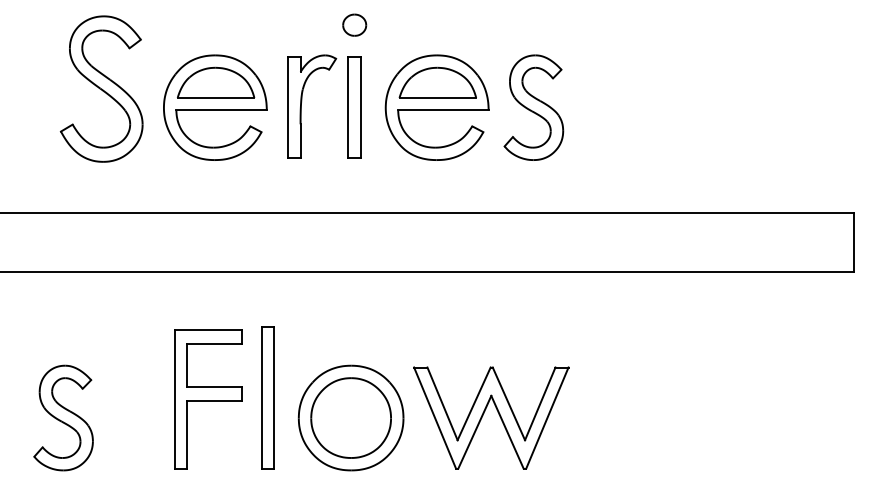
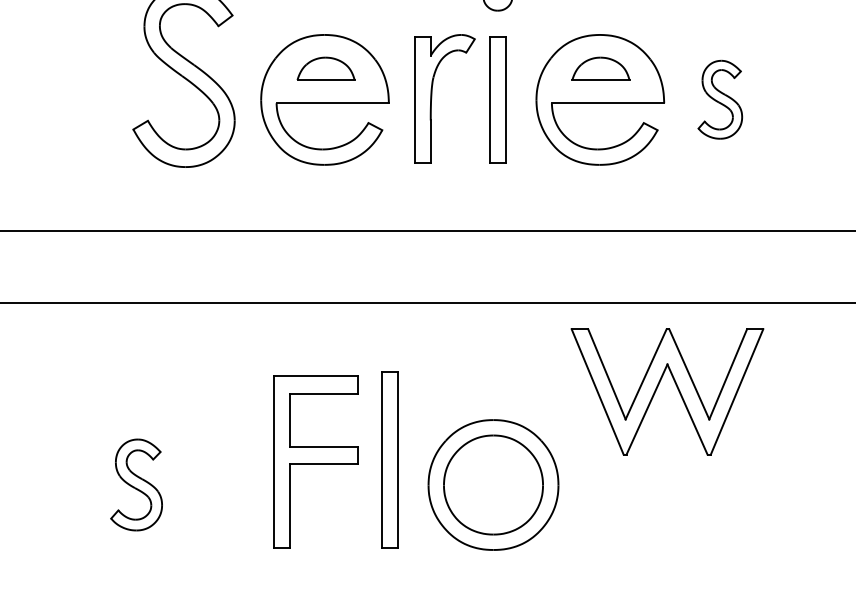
part: (216, 82) -> (326, 68), size x0.6
part: (437, 82) -> (600, 68), size x0.6
part: (533, 107) -> (719, 99), size x0.6
part: (498, 414) -> (676, 387), moved
part: (63, 417) -> (136, 484), size x0.7

